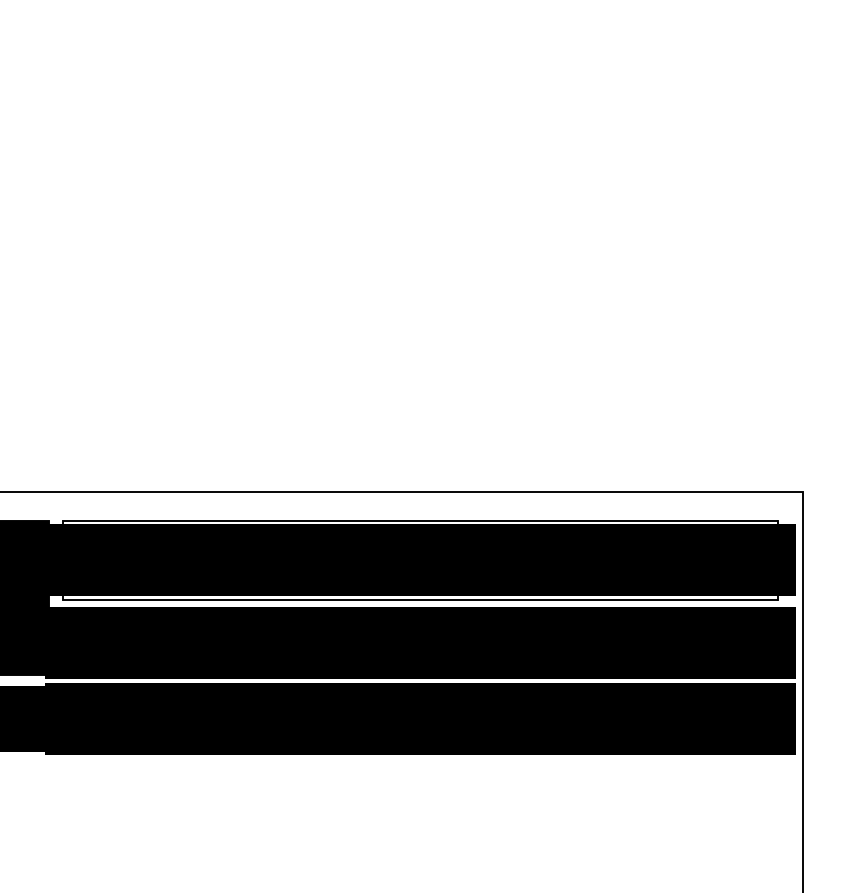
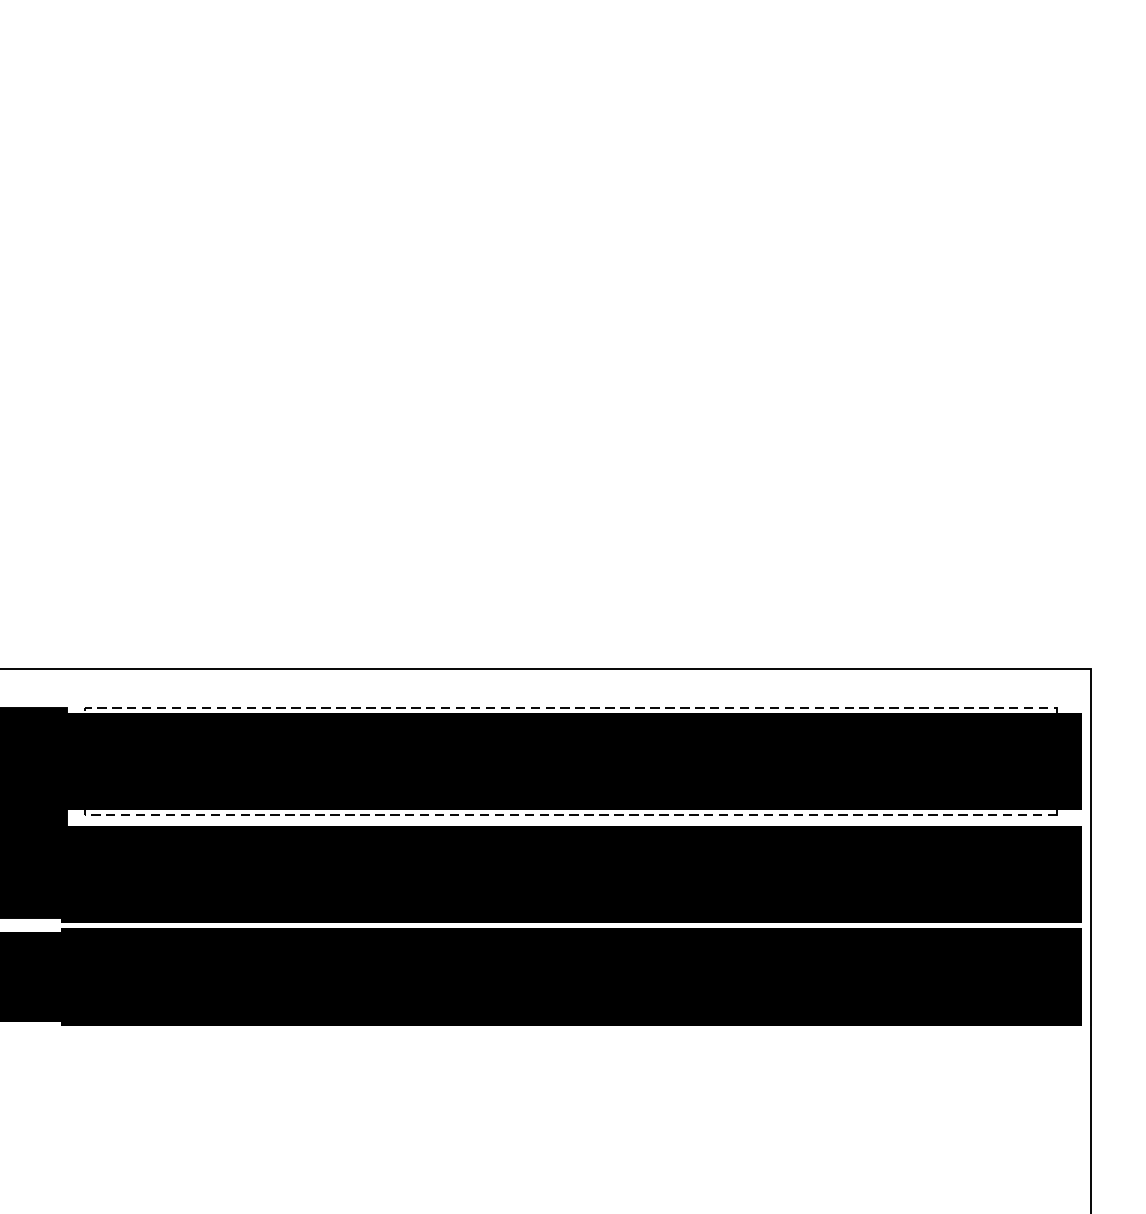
line: (62, 560) -> (85, 761), solid -> dashed

